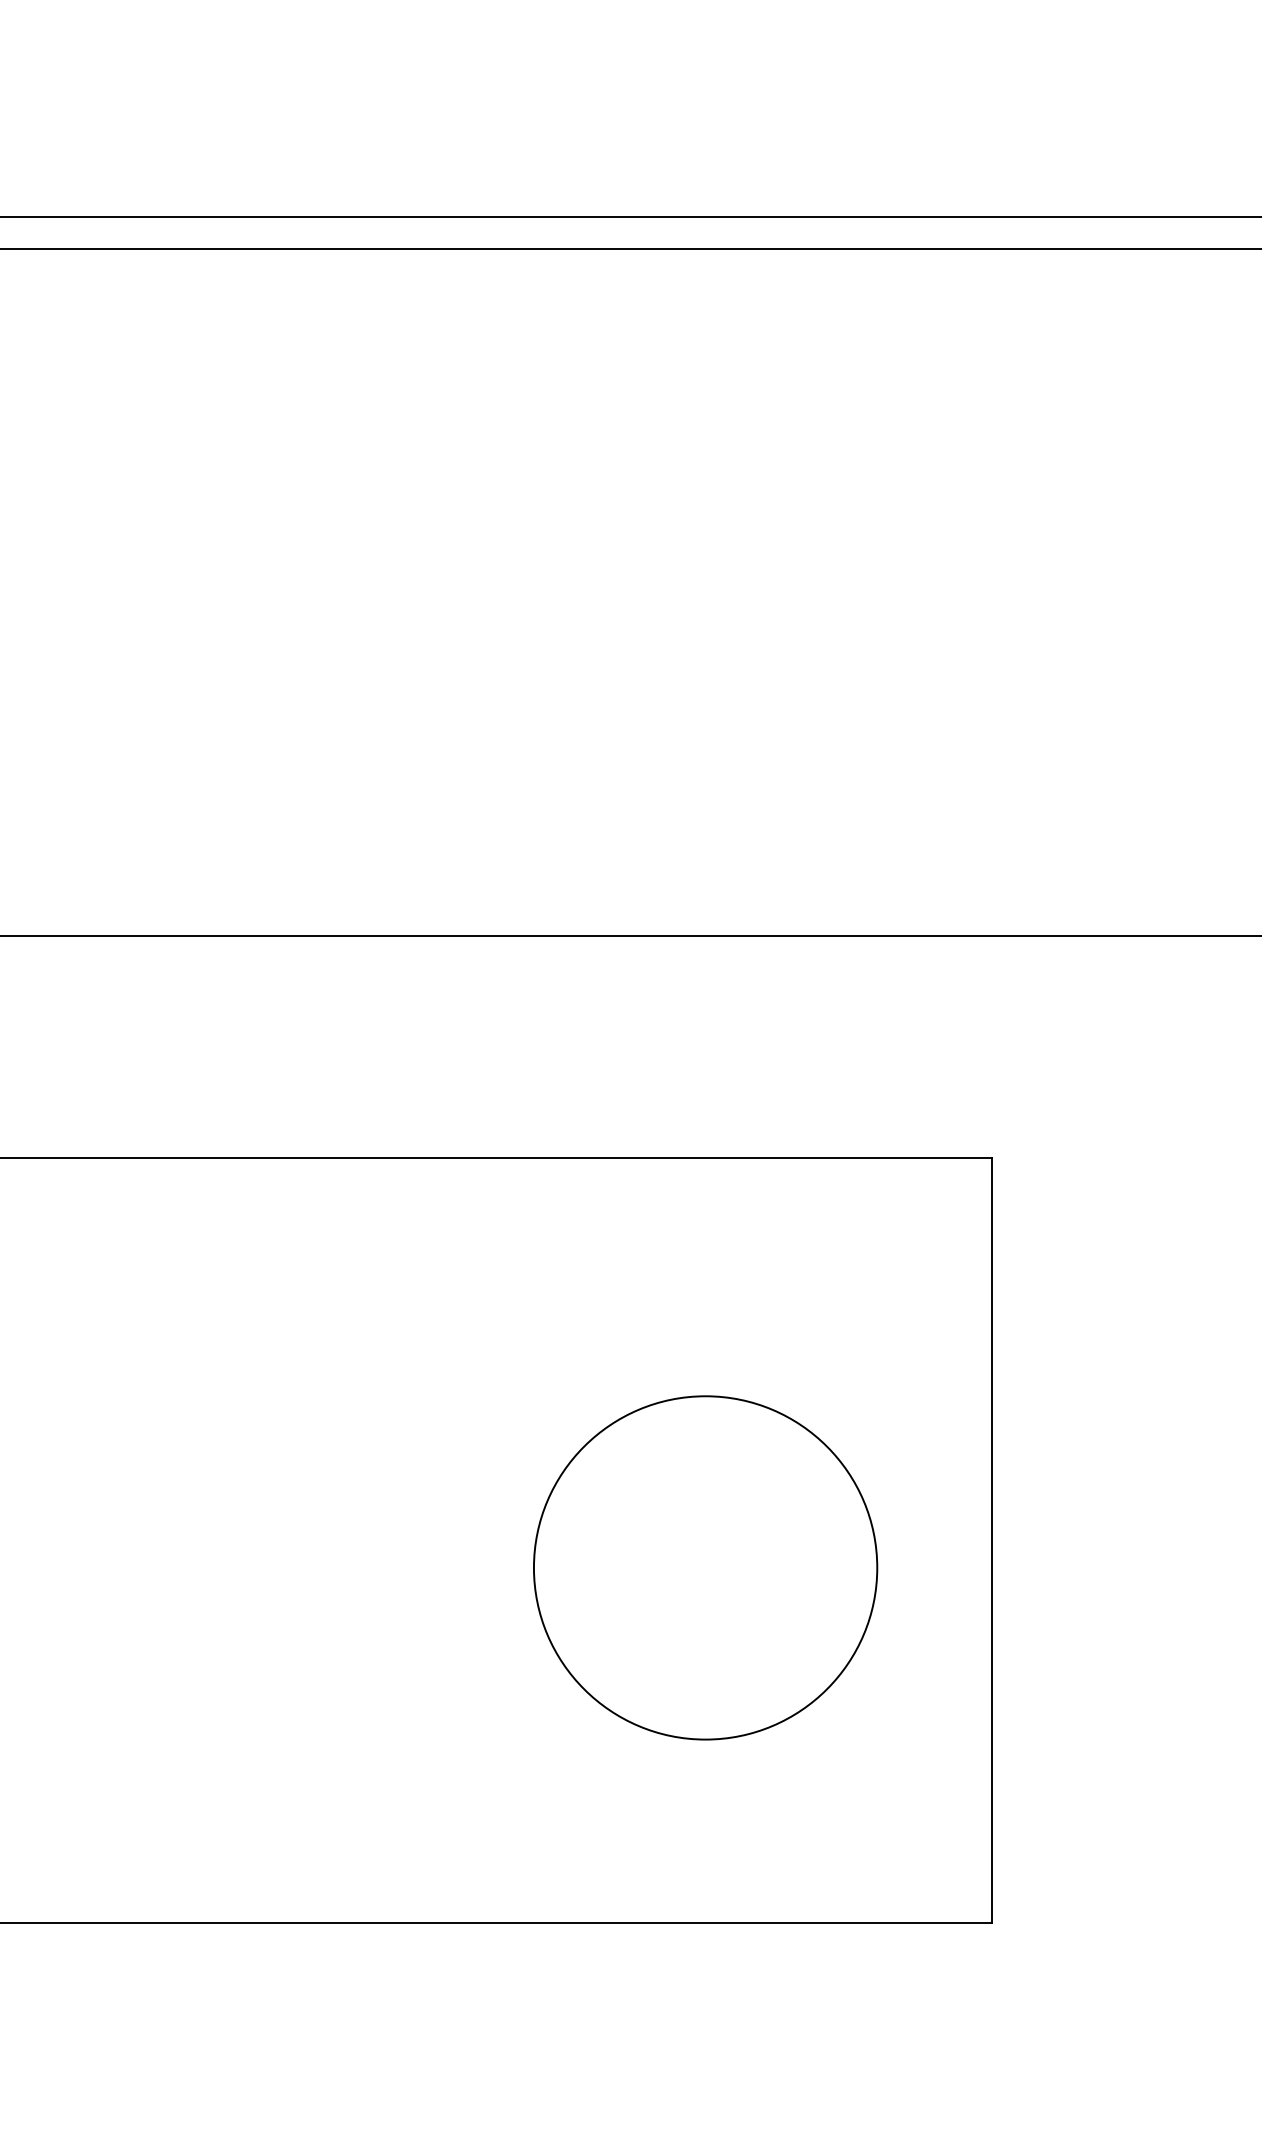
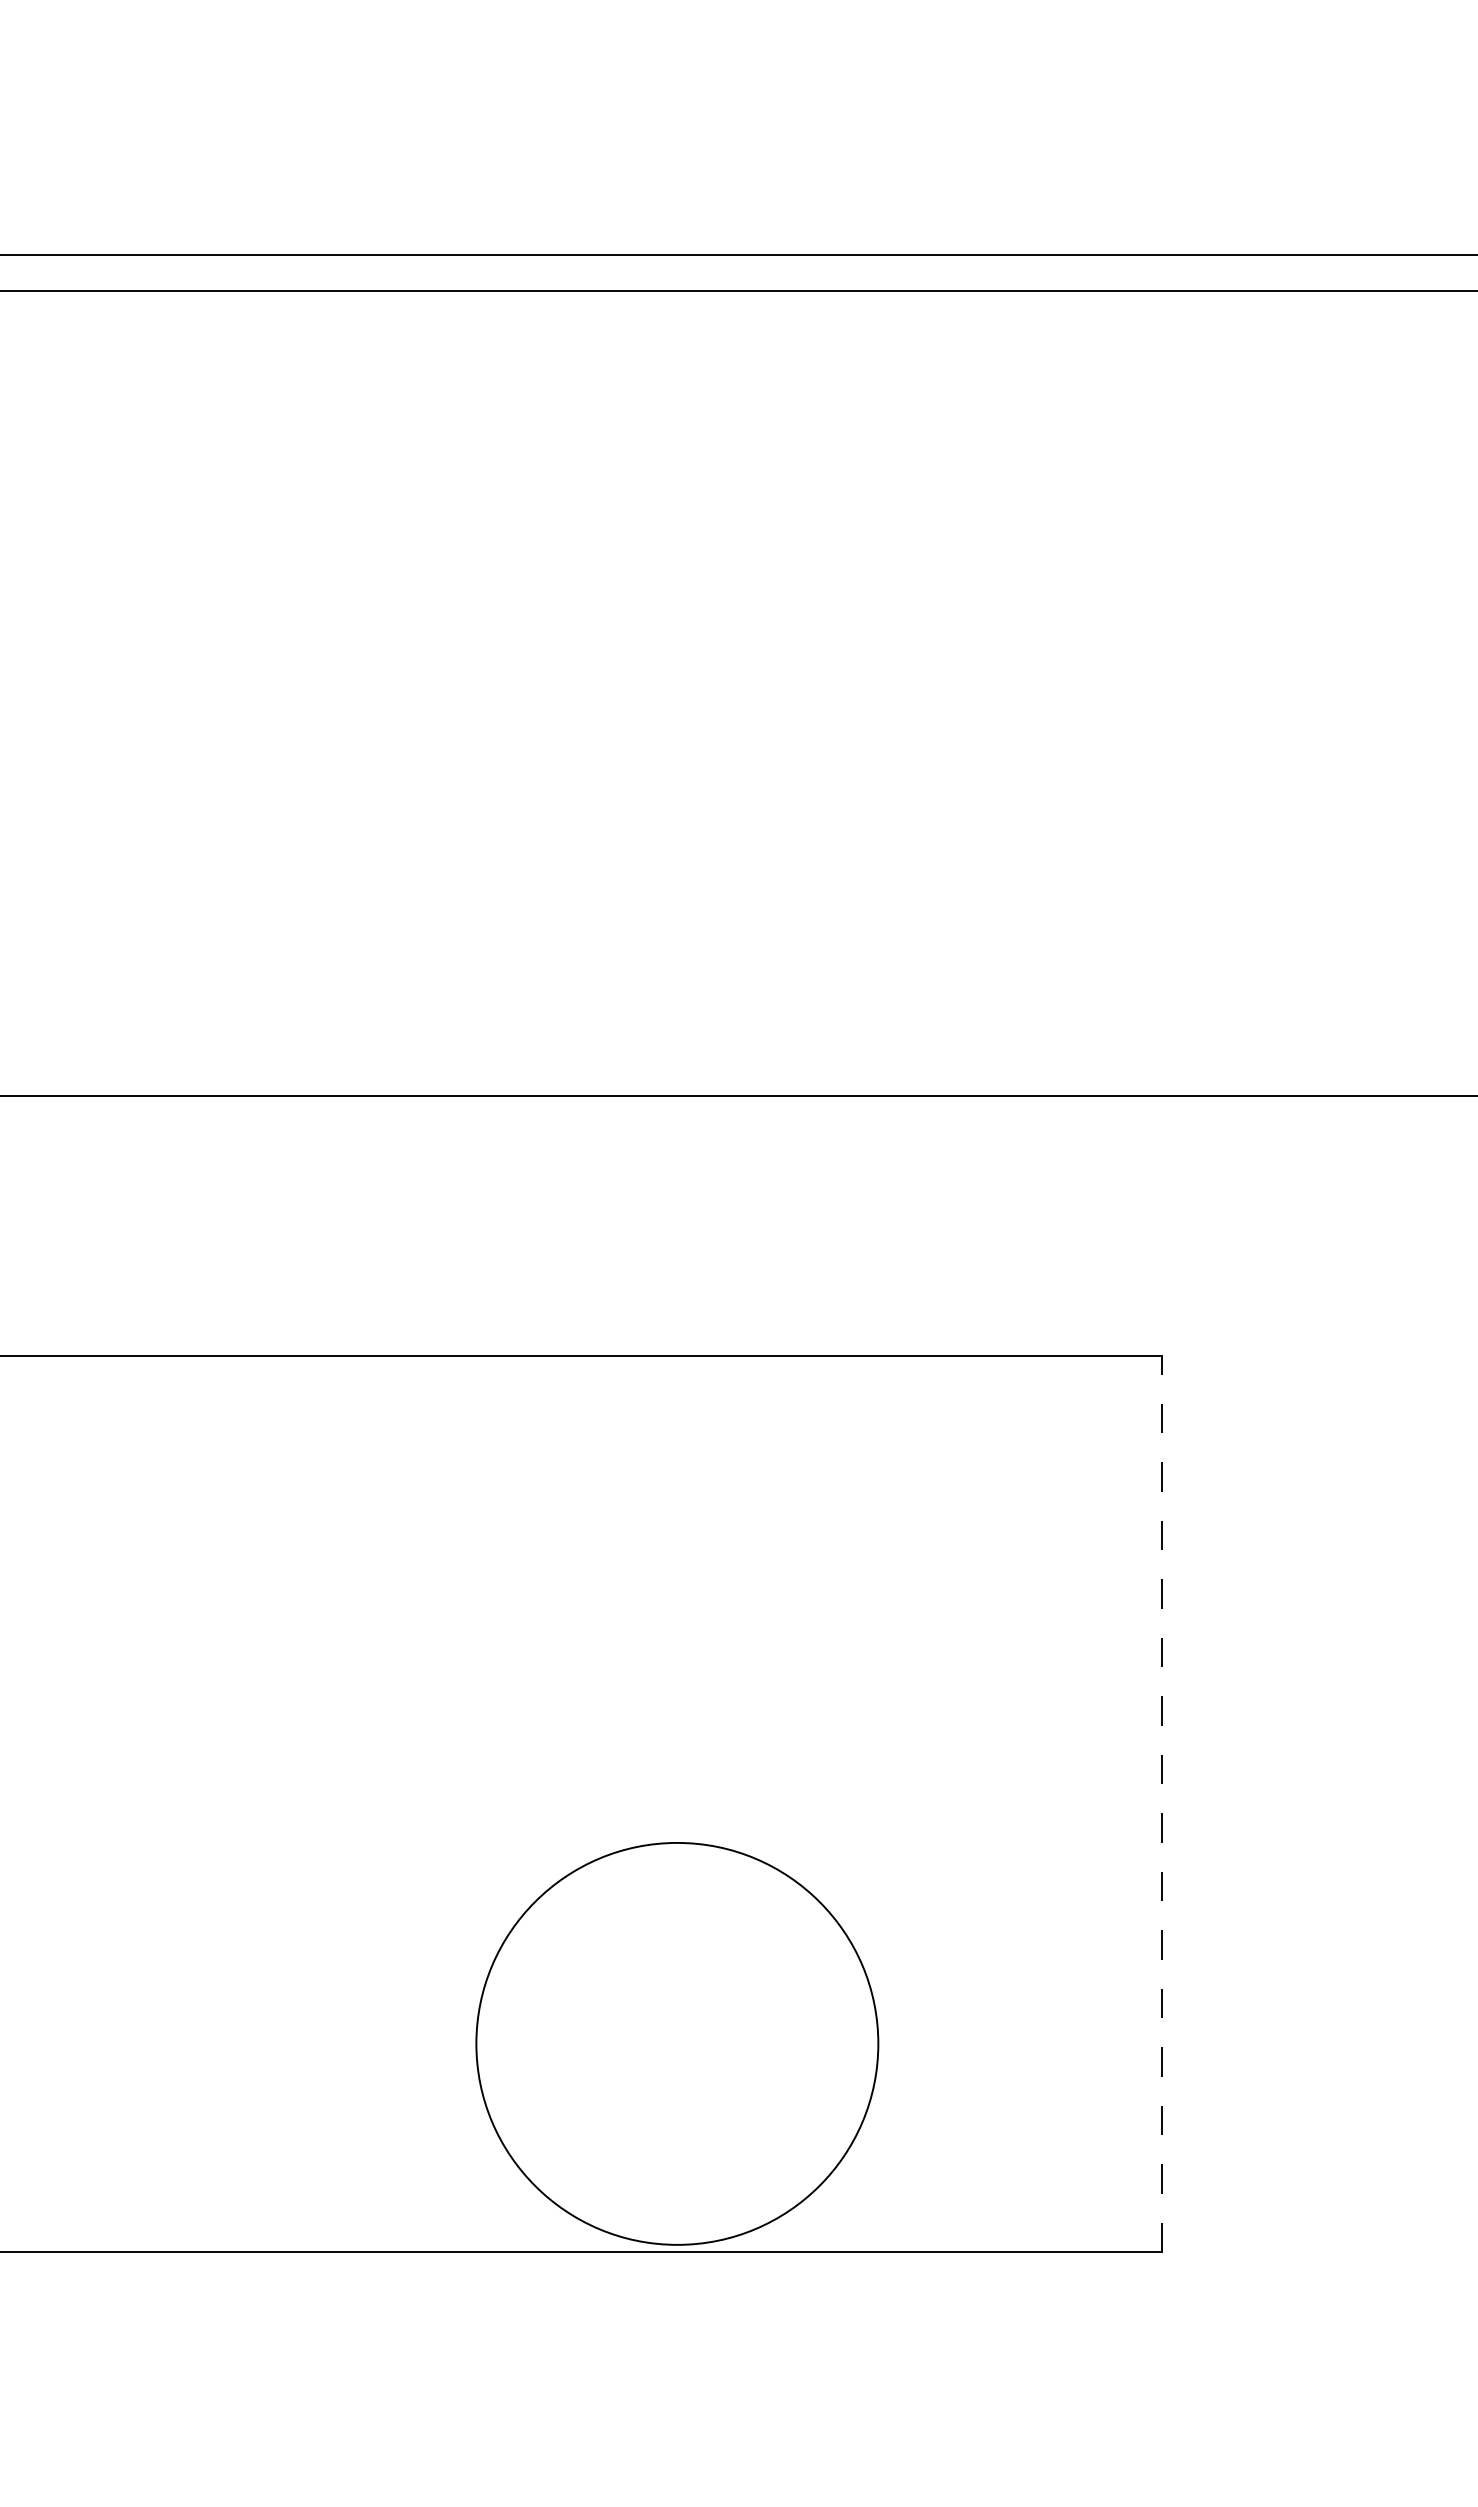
line: (991, 1541) -> (1161, 1804), solid -> dashed
circle: (705, 1567) -> (677, 2043), moved

